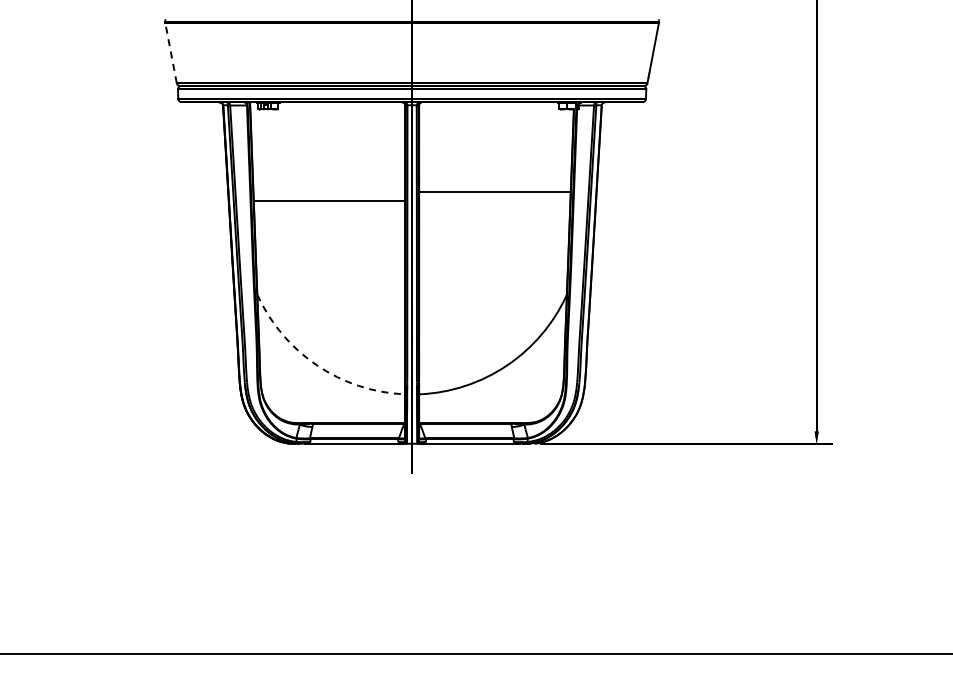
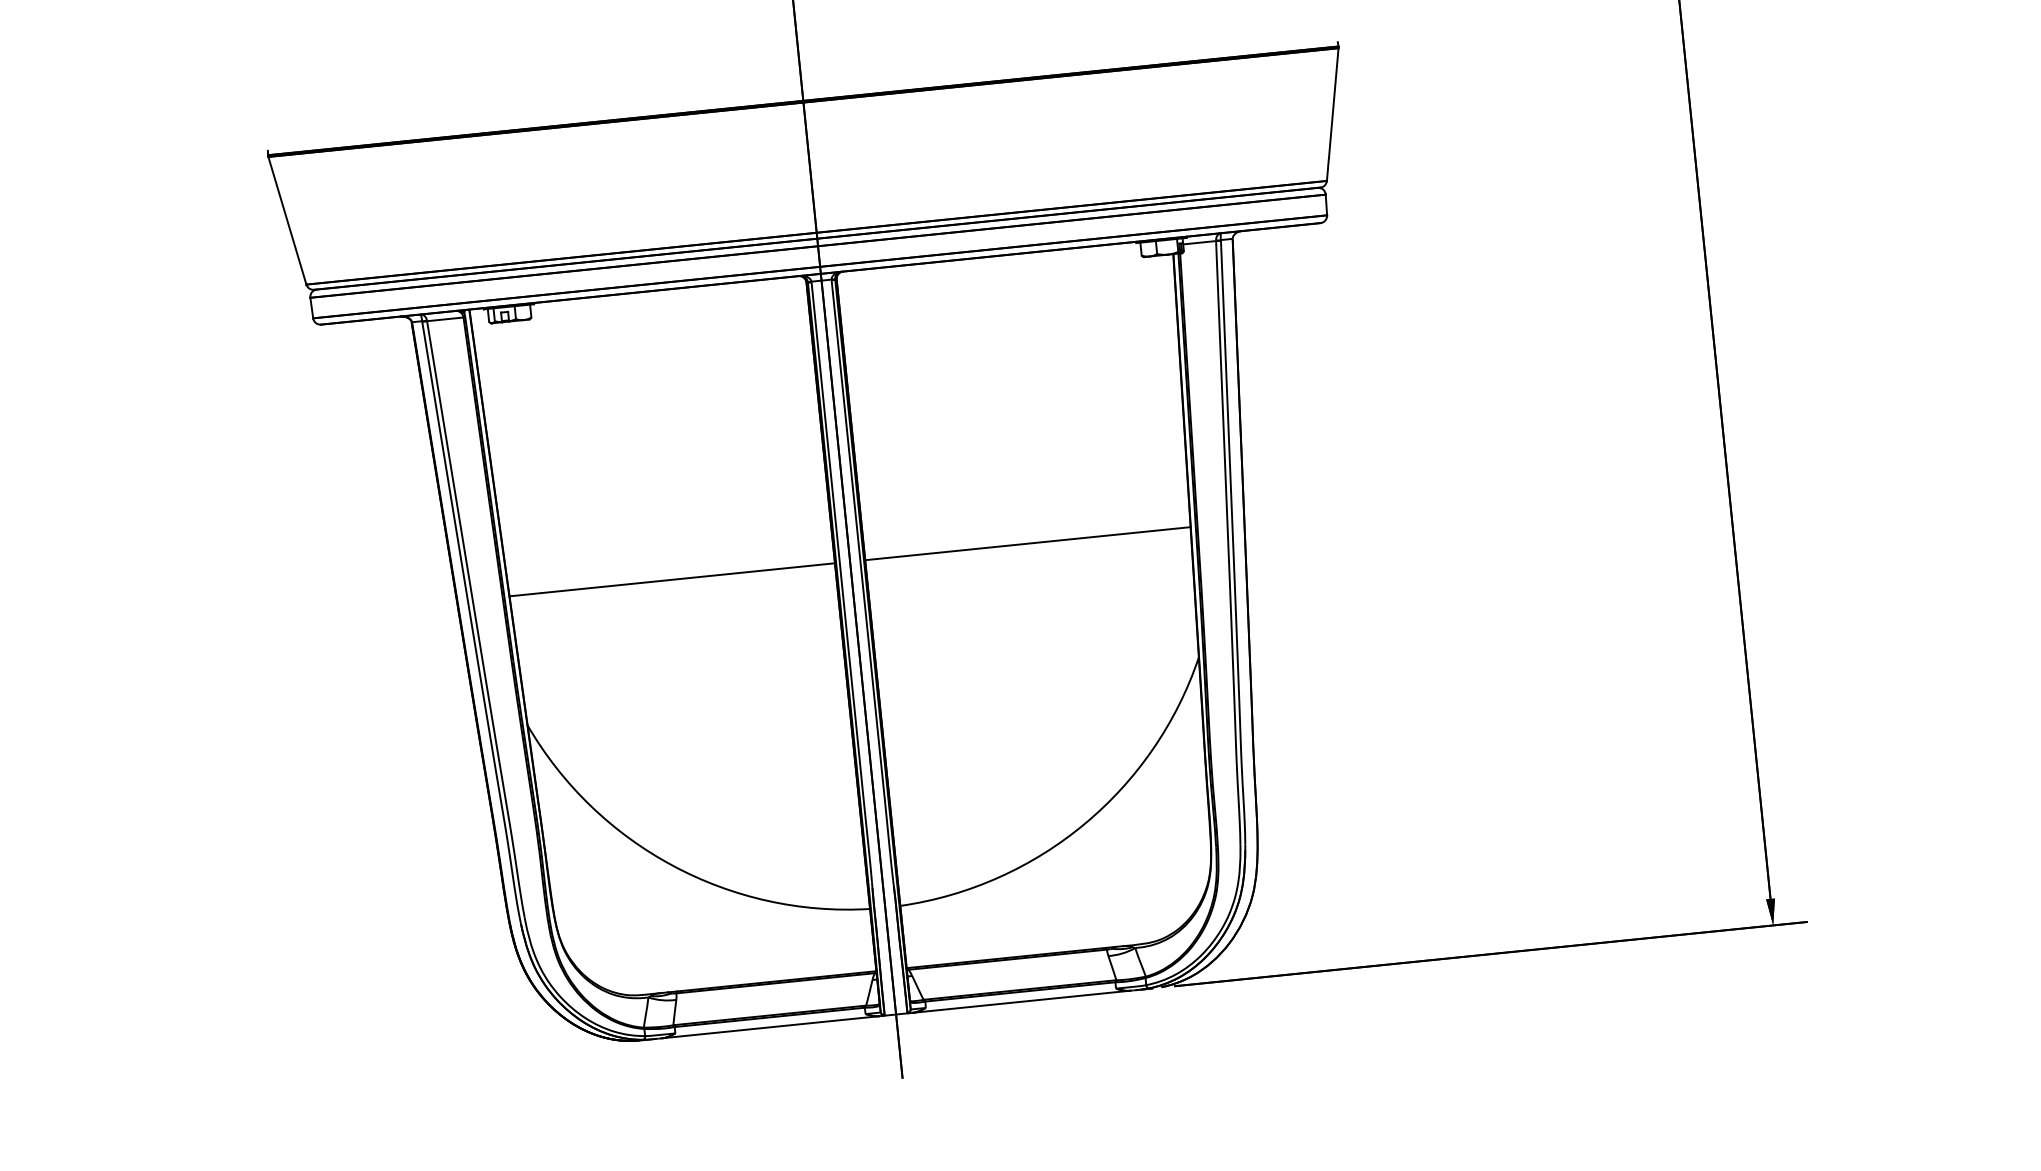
line: (171, 53) -> (288, 221), dashed -> solid
line: (494, 191) -> (1028, 542), moved
line: (330, 200) -> (673, 578), moved
arc: (317, 365) -> (673, 865), dashed -> solid

